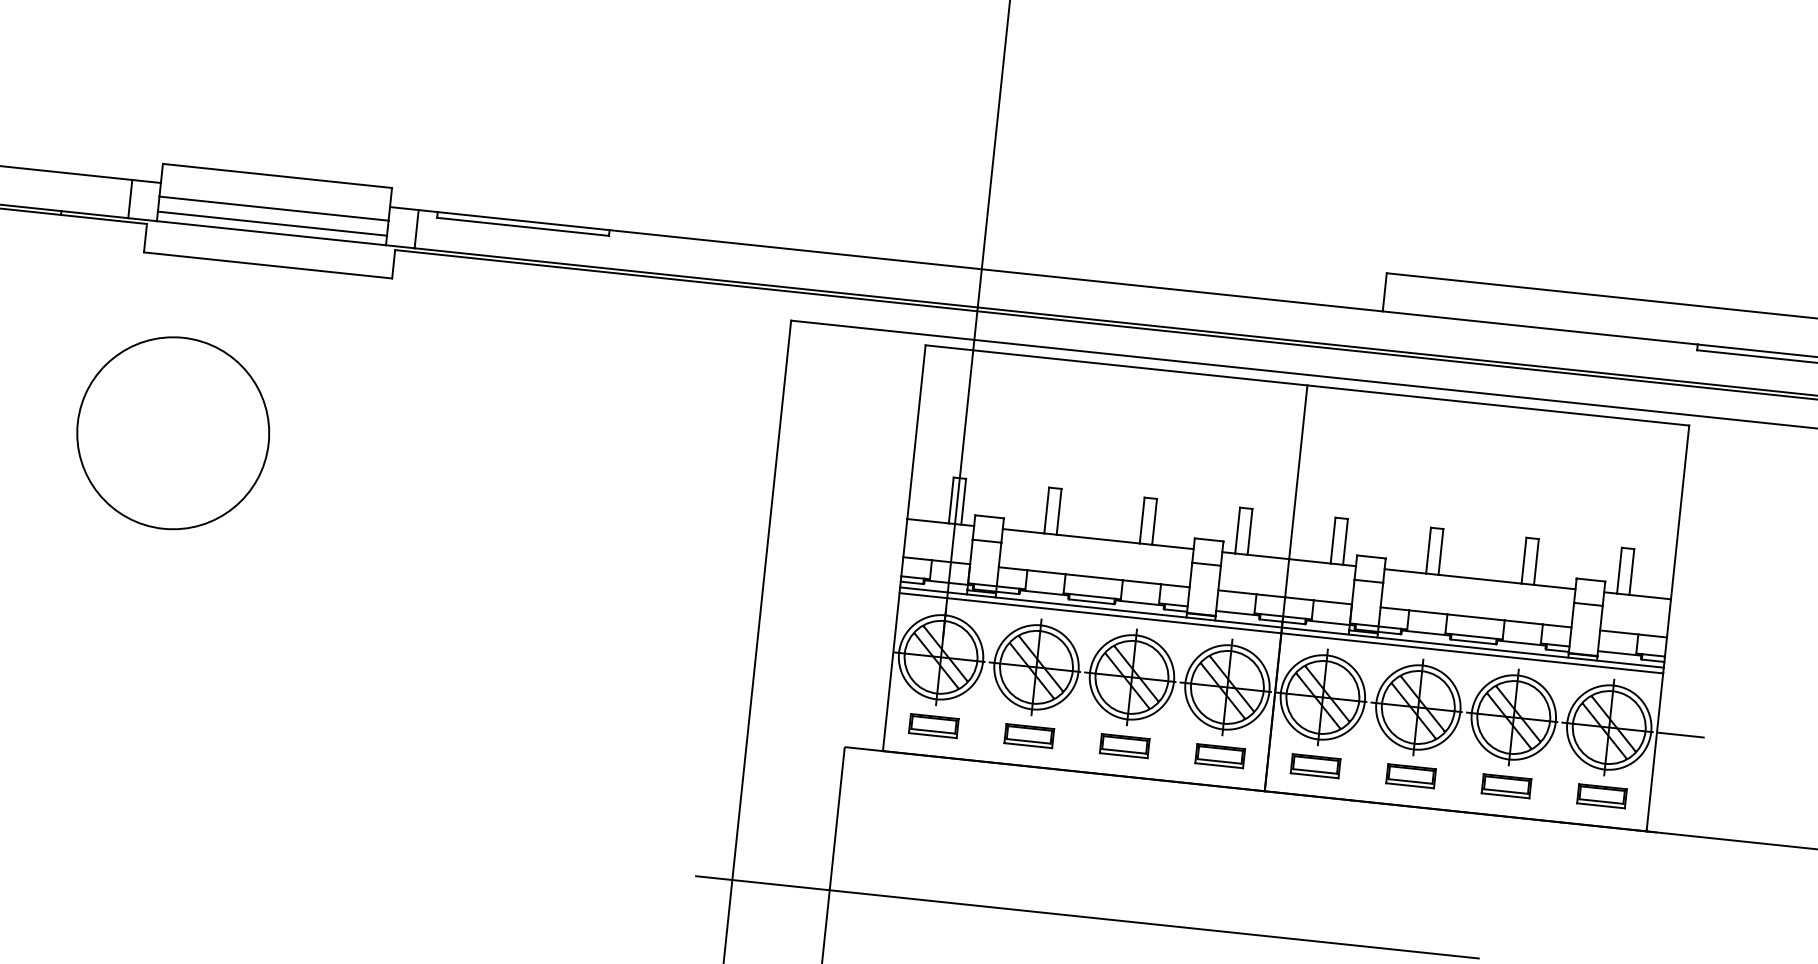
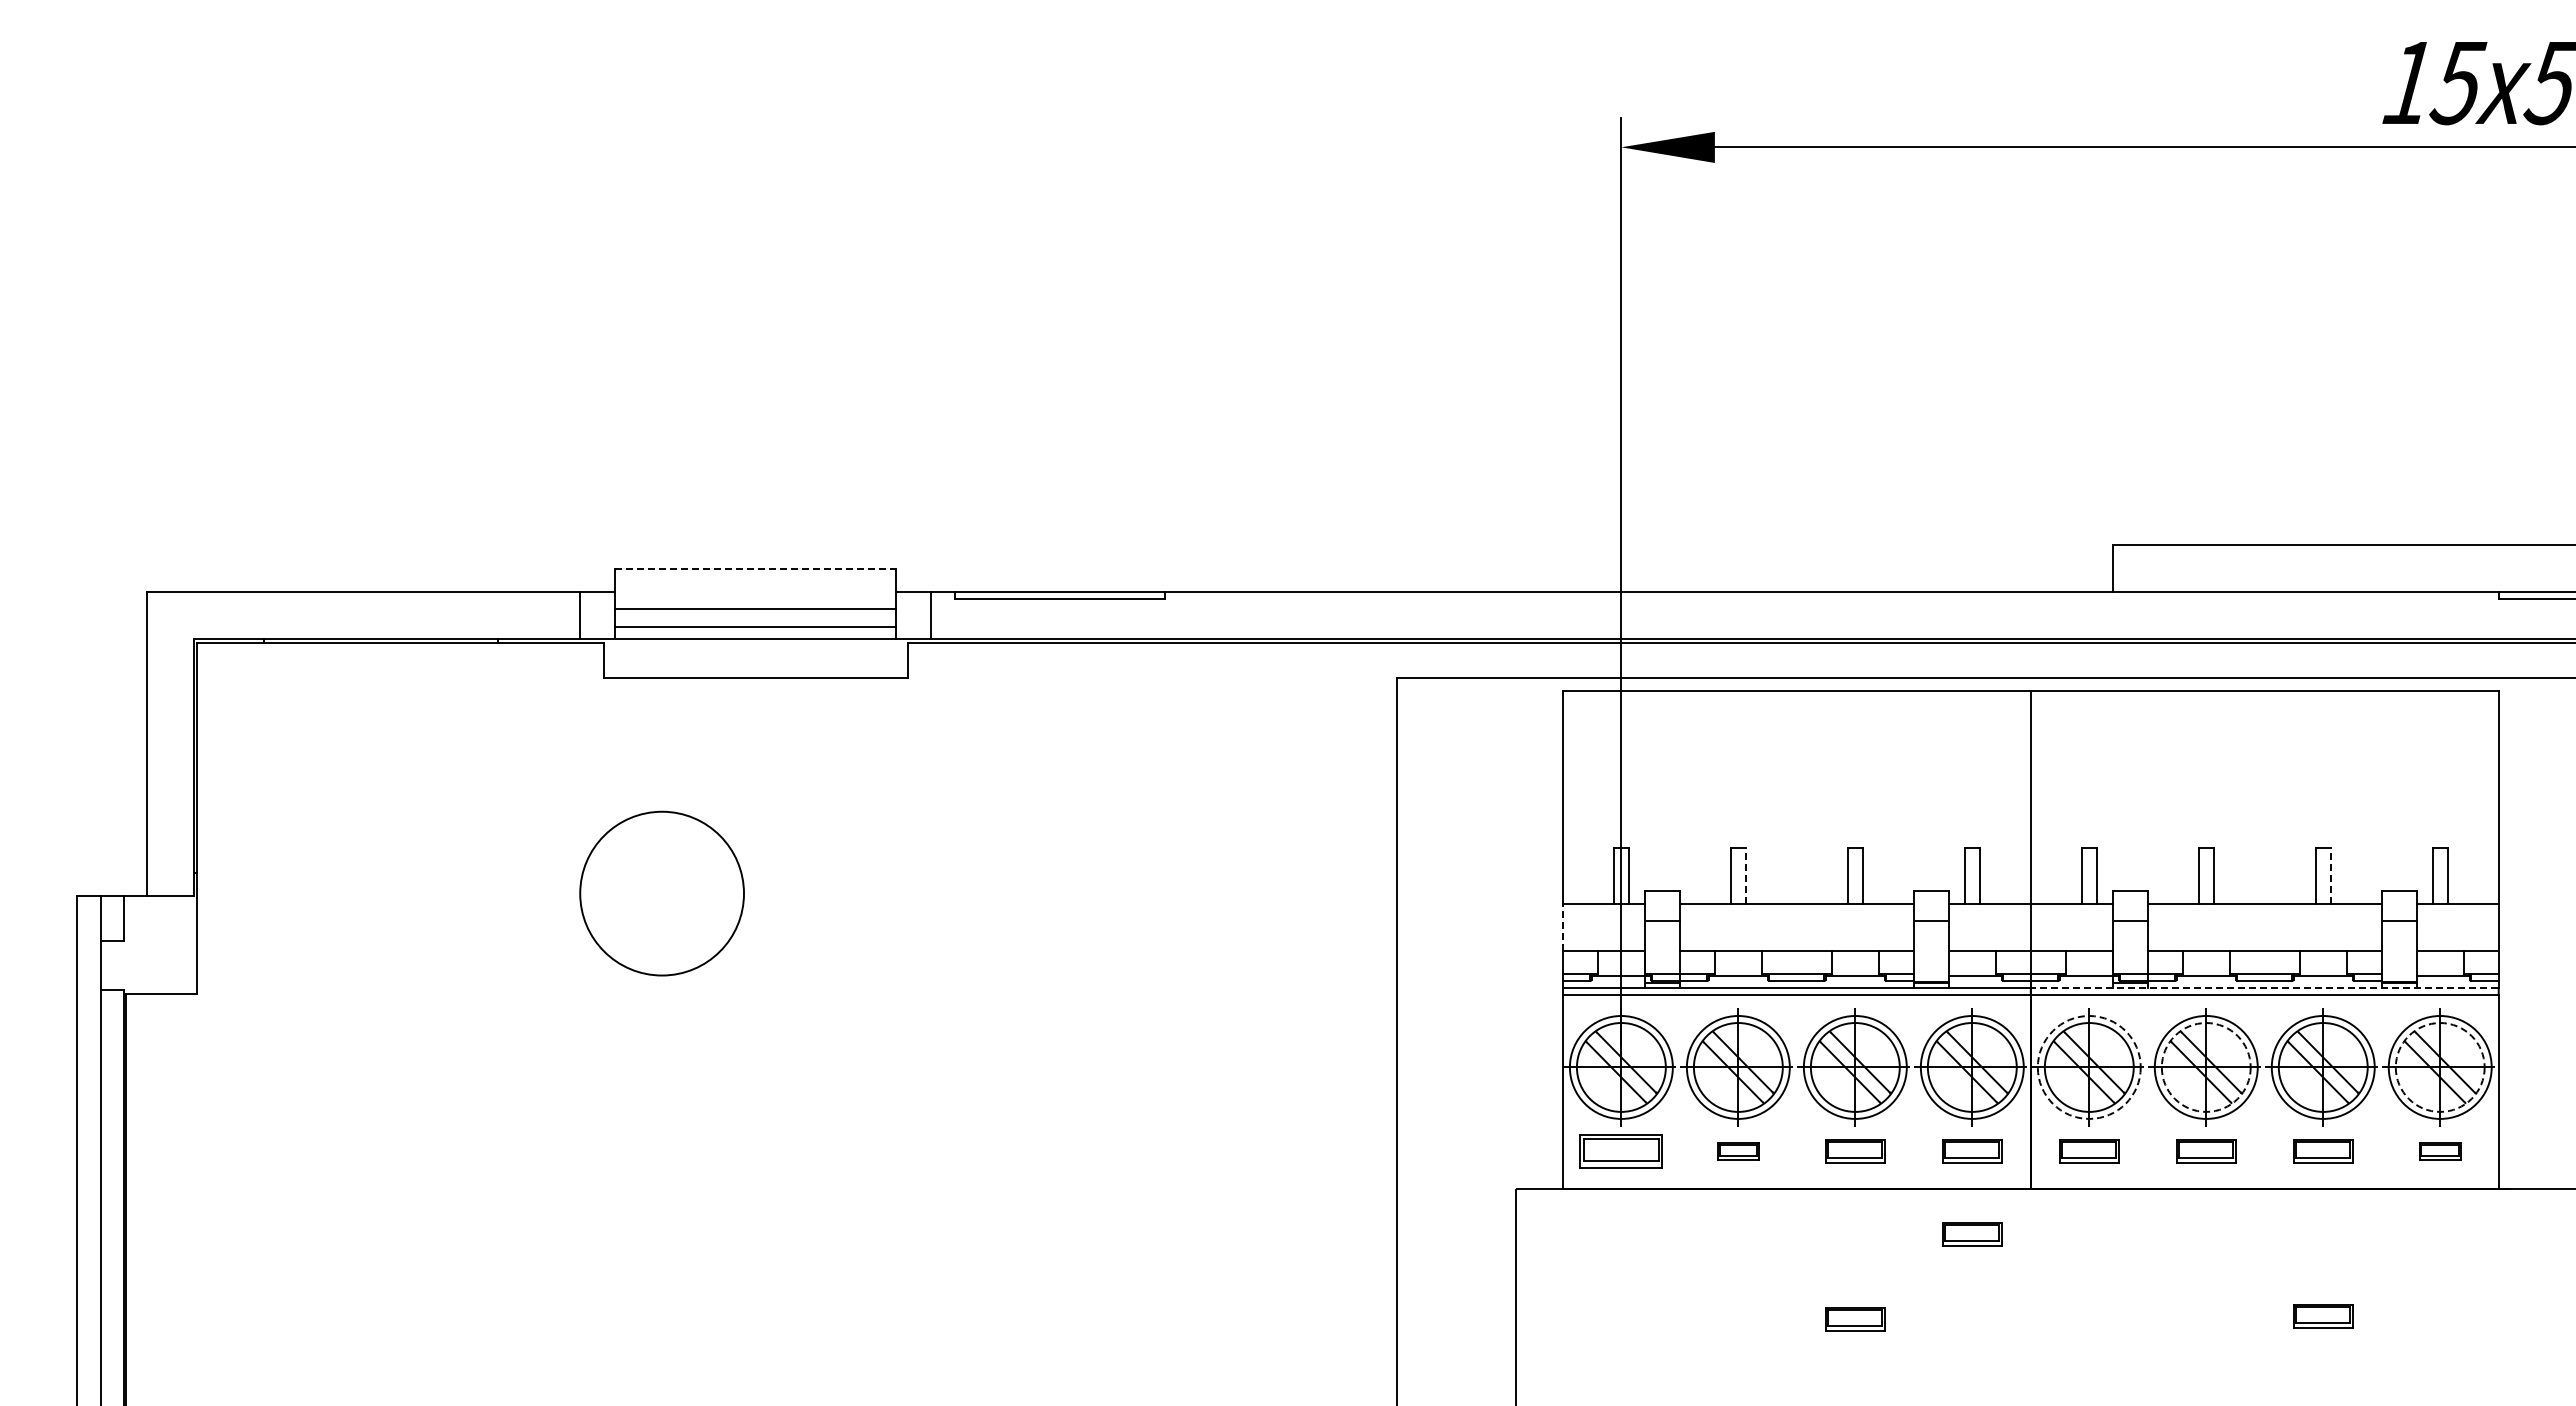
line: (278, 176) -> (756, 568), solid -> dashed
circle: (172, 433) -> (661, 893), size x0.7
line: (1058, 511) -> (1745, 875), solid -> dashed
line: (905, 538) -> (1562, 927), solid -> dashed
line: (1536, 561) -> (2330, 875), solid -> dashed
line: (1472, 647) -> (2264, 987), solid -> dashed
circle: (1322, 697) -> (2088, 1067), solid -> dashed
circle: (1417, 707) -> (2205, 1067), solid -> dashed
part: (933, 725) -> (1621, 1151), size x1.4
circle: (1608, 727) -> (2439, 1067), solid -> dashed
part: (1029, 735) -> (1738, 1151), size x0.7
line: (1680, 735) -> (2527, 1067), removed
part: (1601, 796) -> (2439, 1151), size x0.7
part: (1213, 823) -> (1972, 1234), added
part: (1110, 883) -> (1855, 1319), added
line: (1087, 916) -> (1831, 1363), removed
part: (1492, 920) -> (2323, 1316), added

